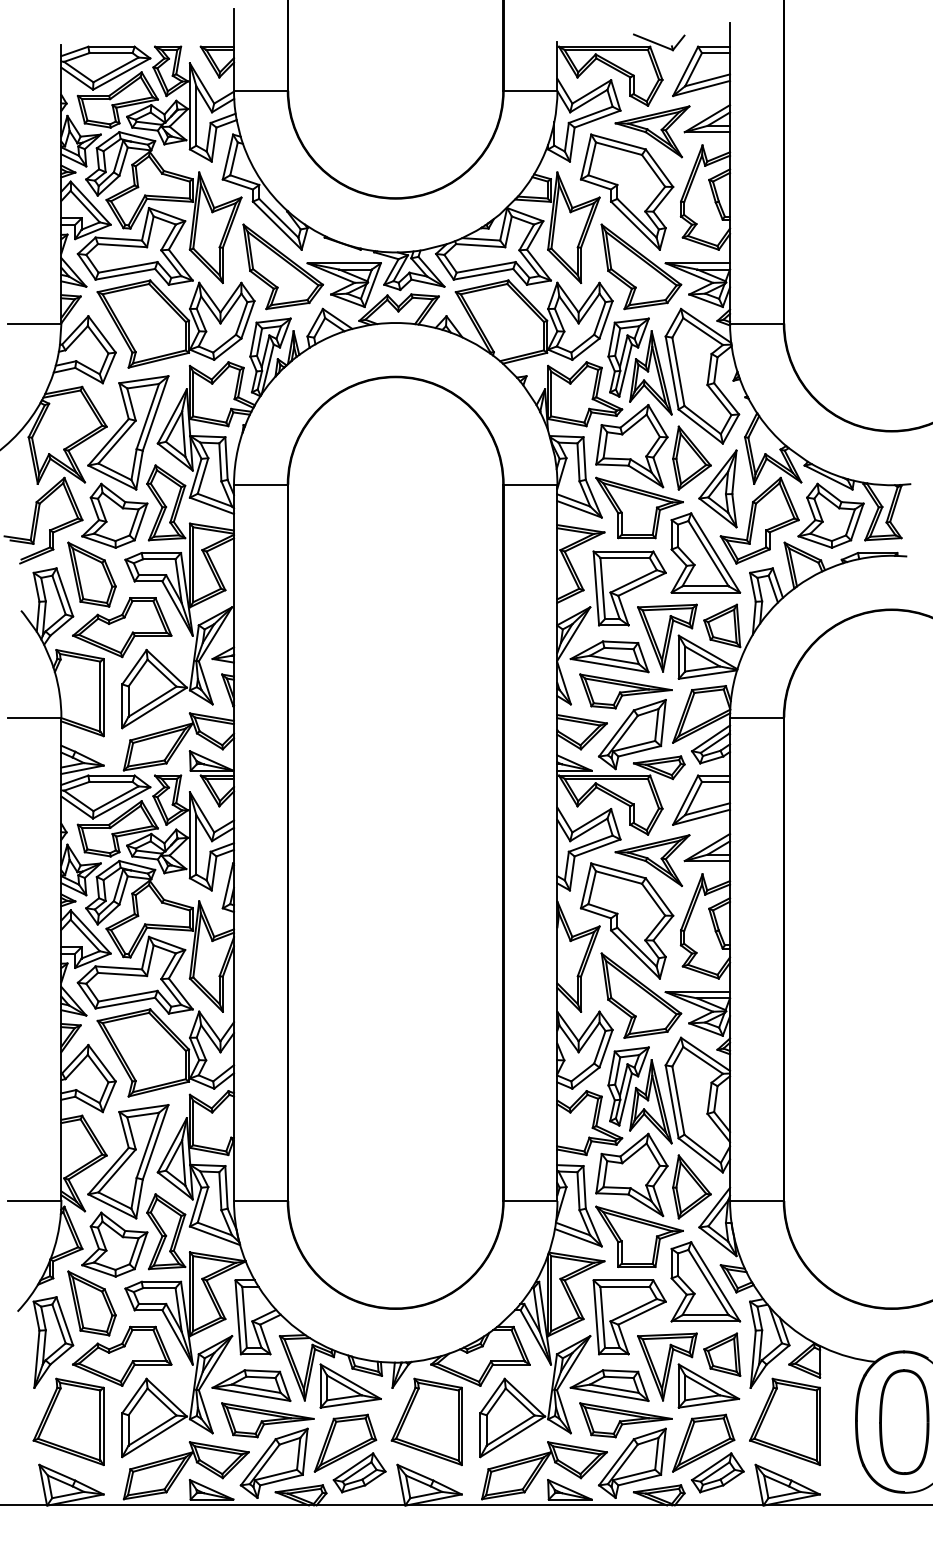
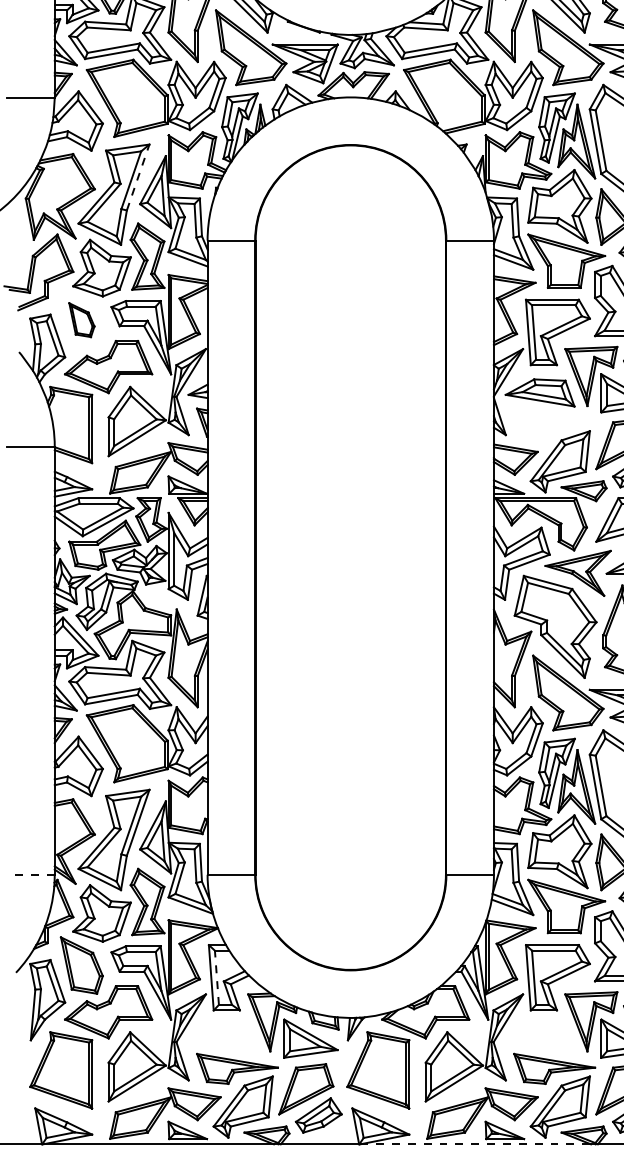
line: (155, 413) -> (138, 177), solid -> dashed
part: (91, 574) -> (81, 320), size x0.6
part: (625, 691) -> (554, 423), removed
line: (34, 1201) -> (30, 875), solid -> dashed
line: (244, 1317) -> (216, 977), solid -> dashed
part: (251, 1385) -> (223, 1038), removed
part: (609, 1385) -> (540, 1038), removed
line: (537, 1505) -> (476, 1144), solid -> dashed

